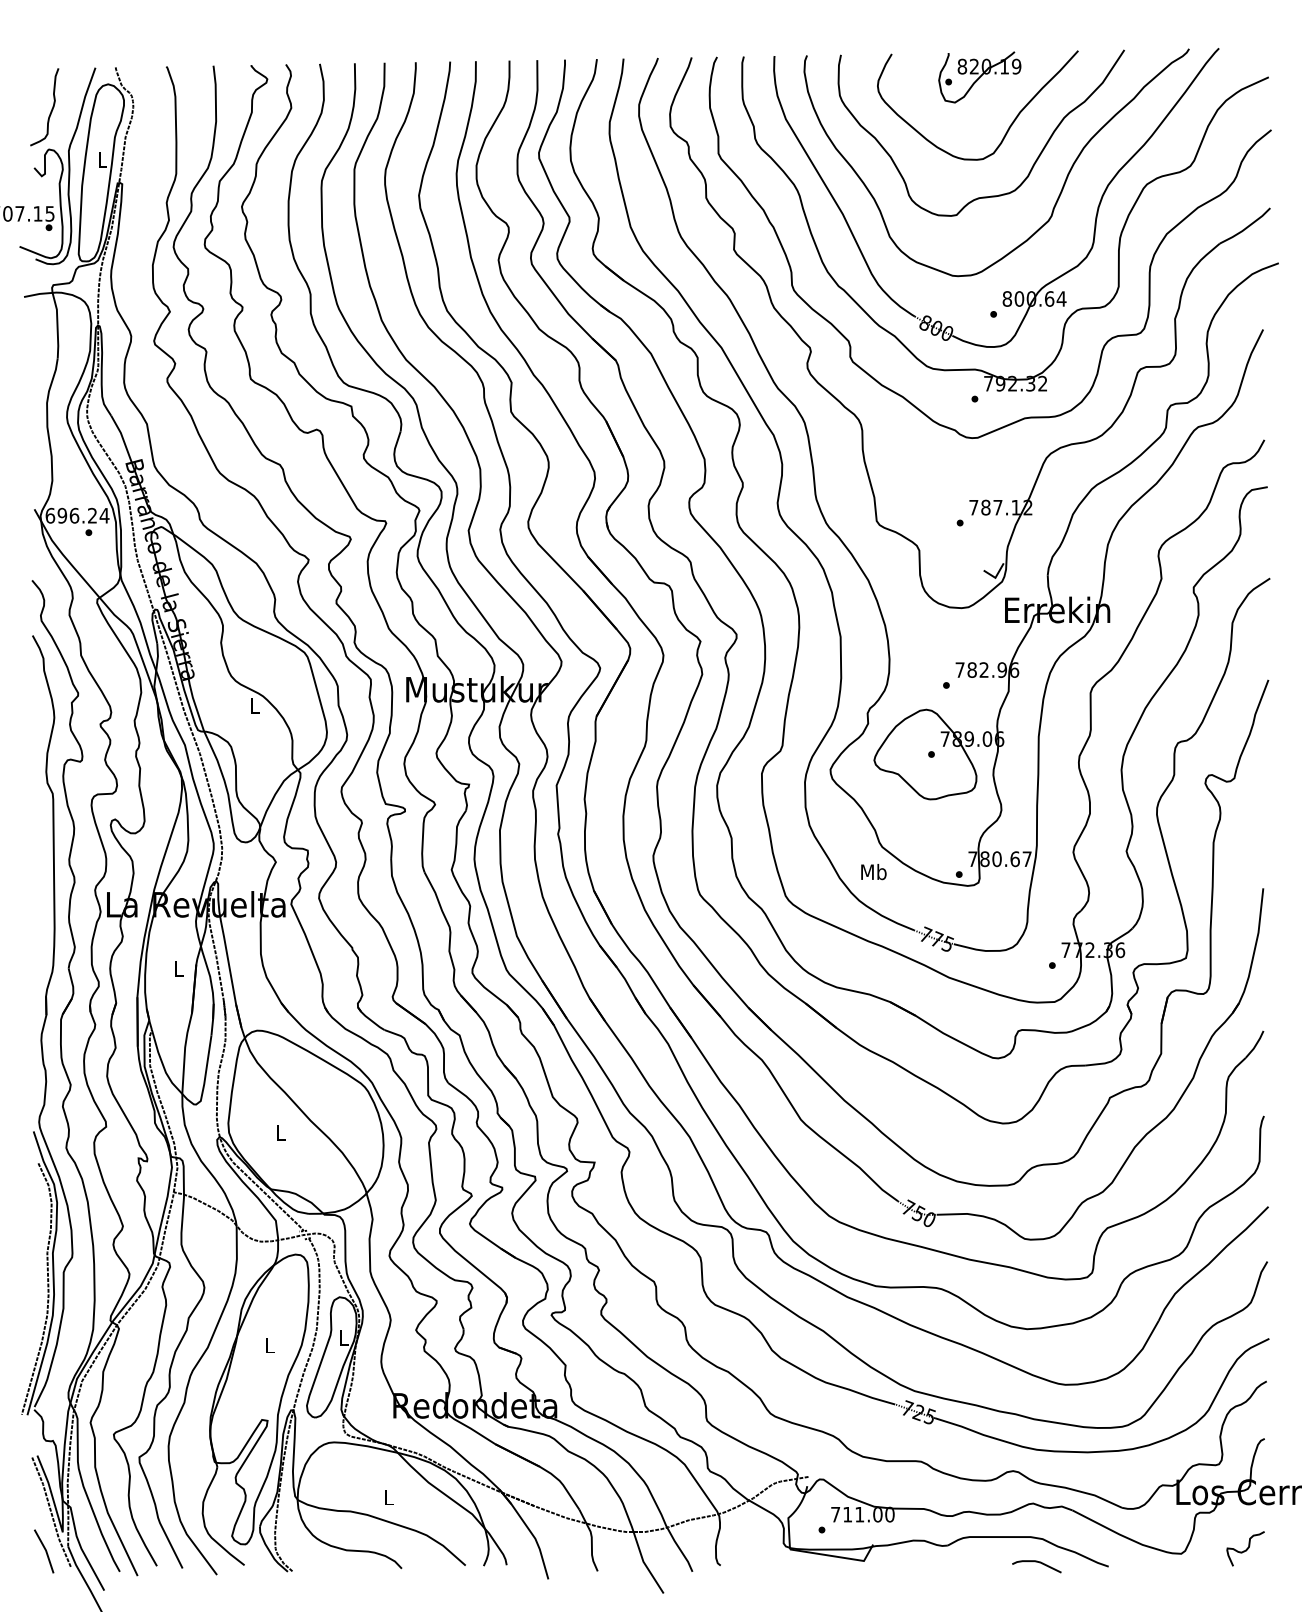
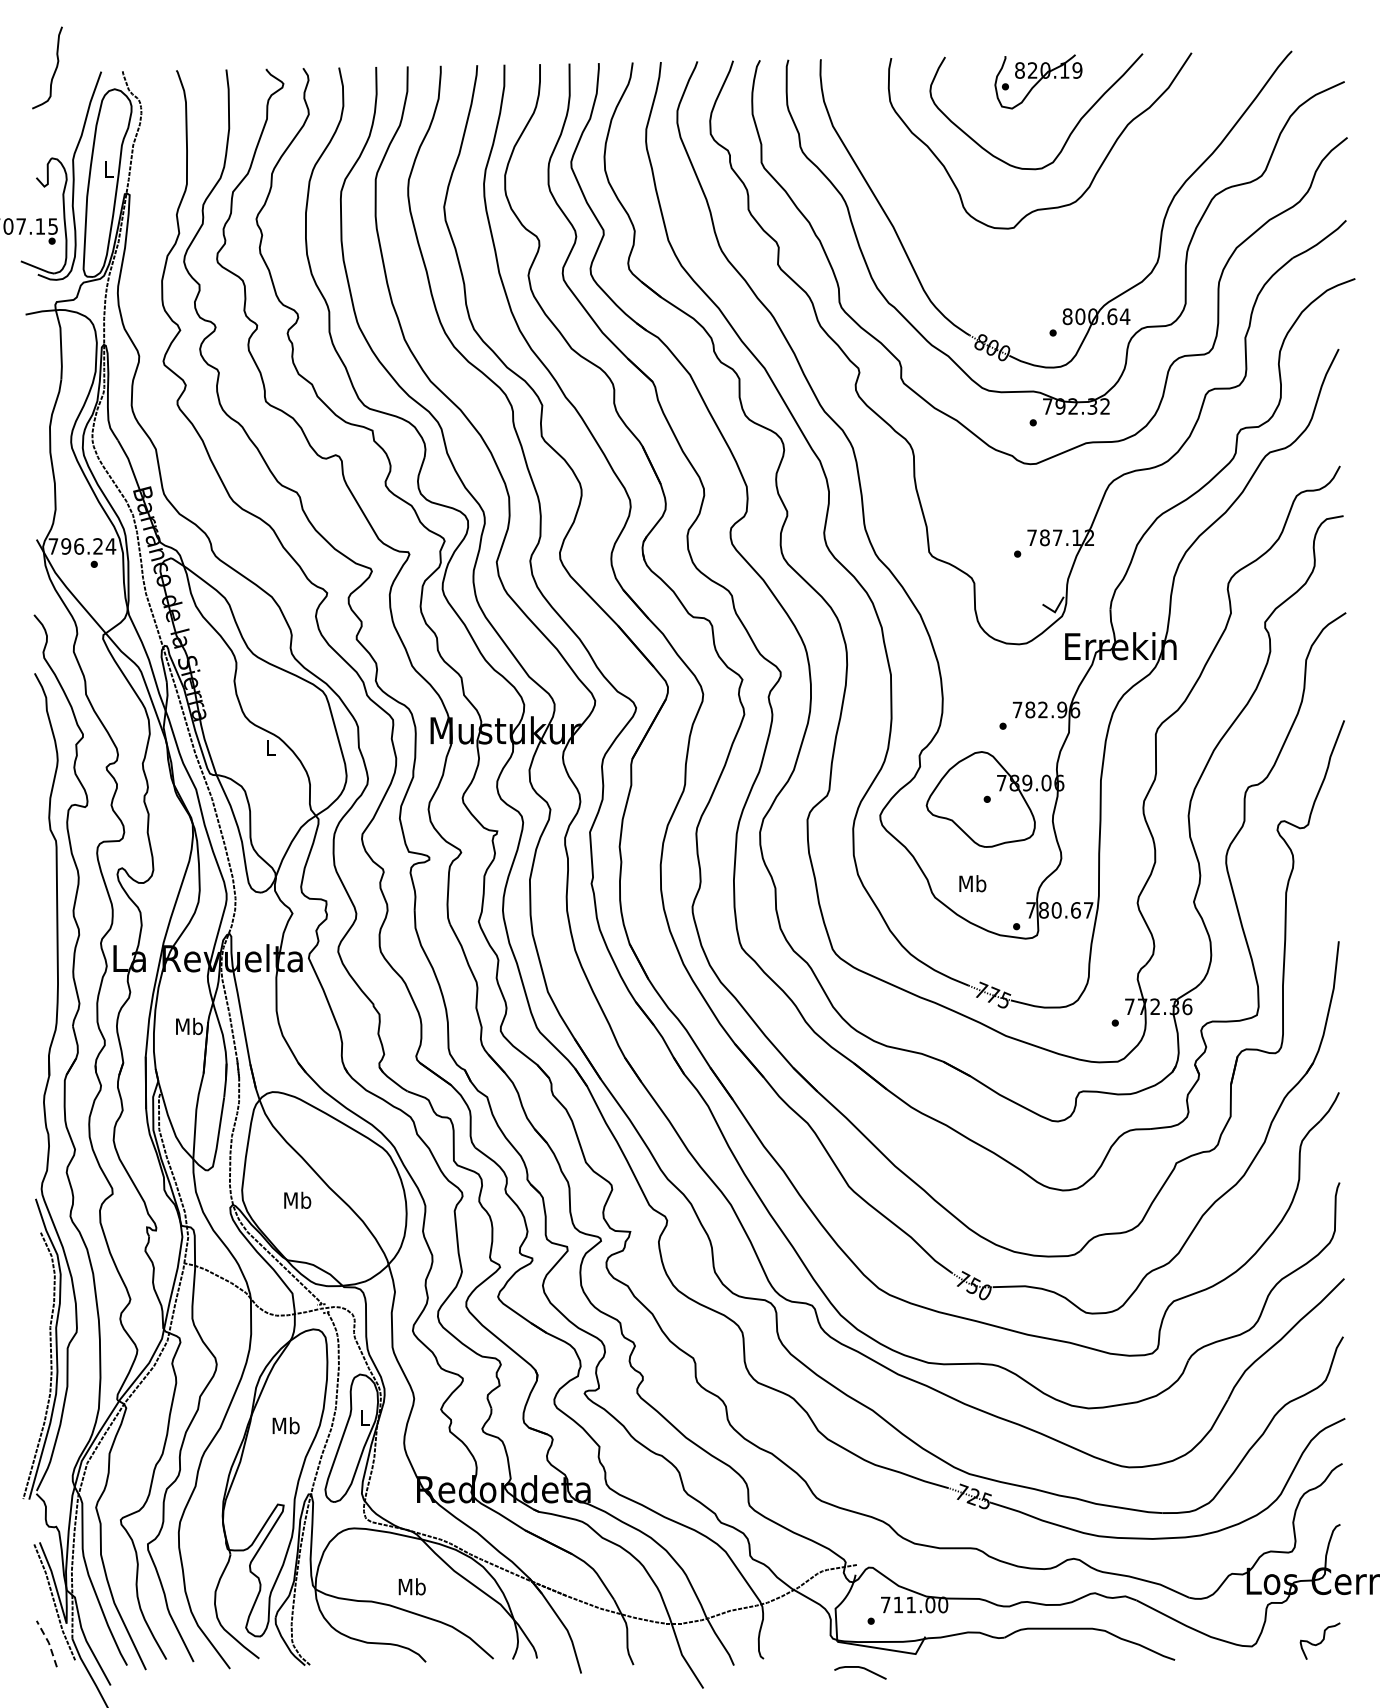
curve: (51, 108) -> (54, 69), moved
curve: (1061, 188) -> (1125, 199), removed
text: (50, 515) -> (53, 546), 696.24 -> 796.24
text: (873, 872) -> (972, 884), moved
text: (178, 968) -> (189, 1026), L -> Mb
text: (280, 1132) -> (297, 1199), L -> Mb
text: (269, 1345) -> (285, 1425), L -> Mb
text: (388, 1497) -> (411, 1586), L -> Mb
line: (46, 1550) -> (49, 1642), solid -> dashed
curve: (1036, 1562) -> (860, 1668), moved

